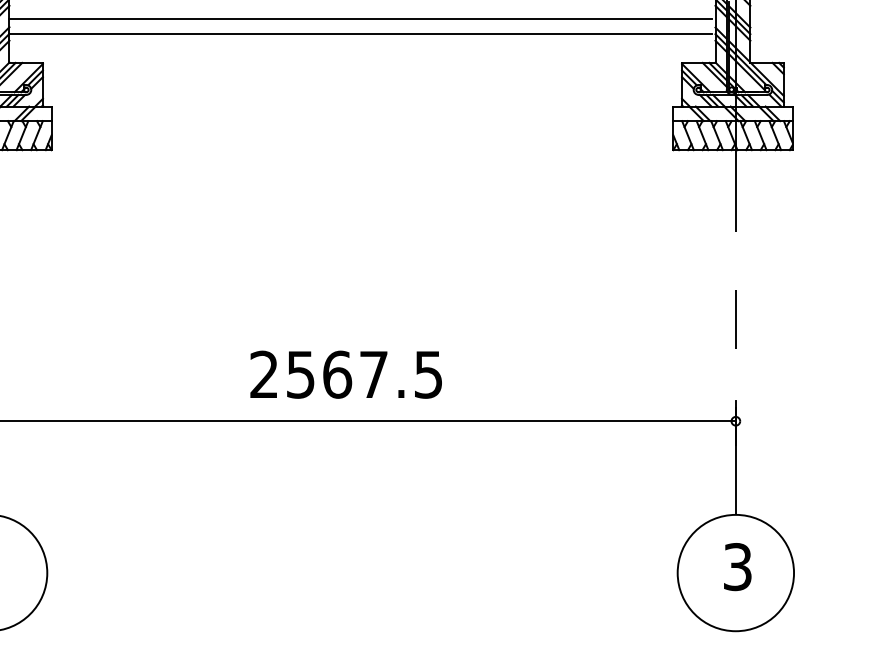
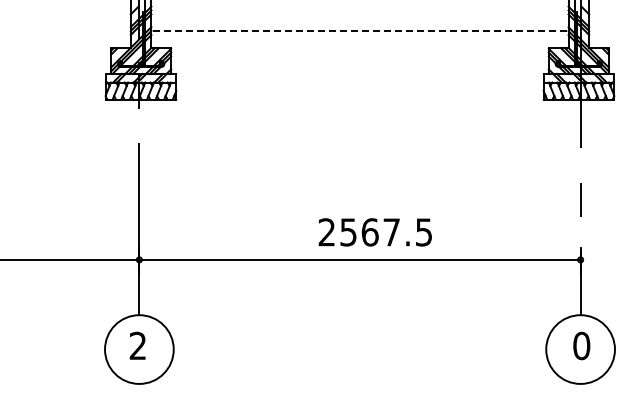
line: (359, 19) -> (358, 22), removed
line: (361, 33) -> (359, 30), solid -> dashed
text: (344, 374) -> (374, 232), moved
text: (737, 566) -> (581, 345), 3 -> 0

